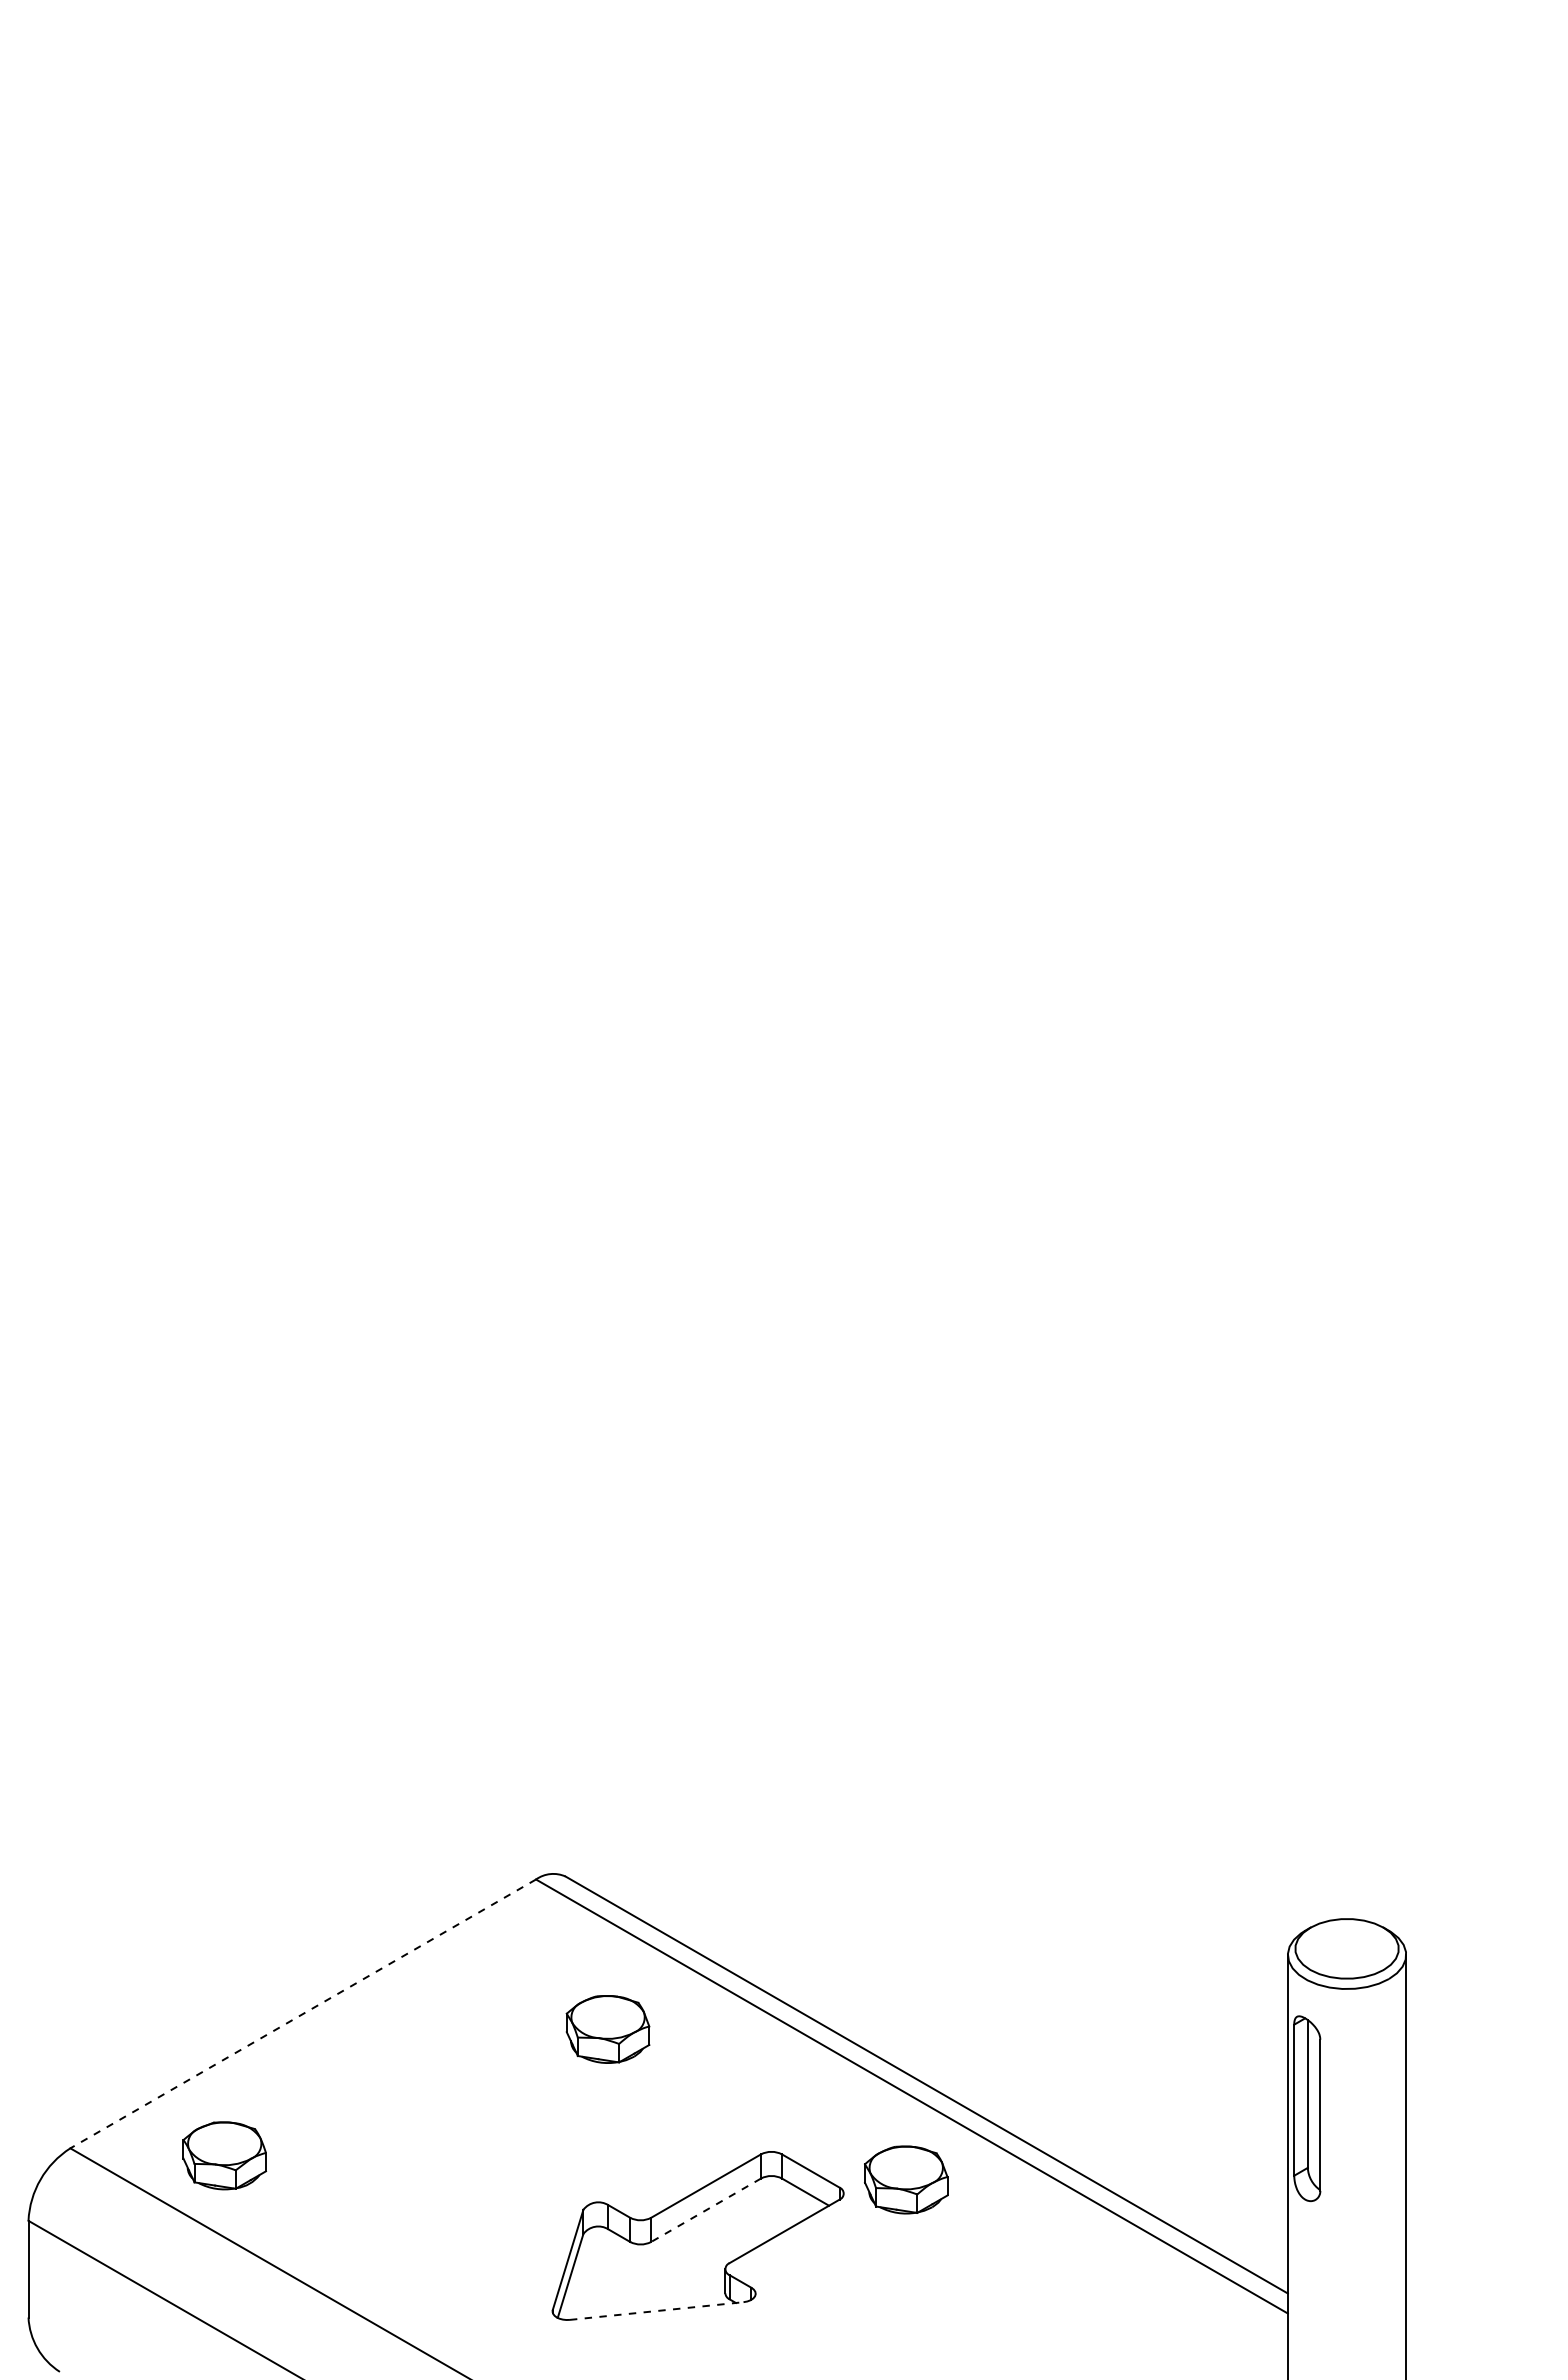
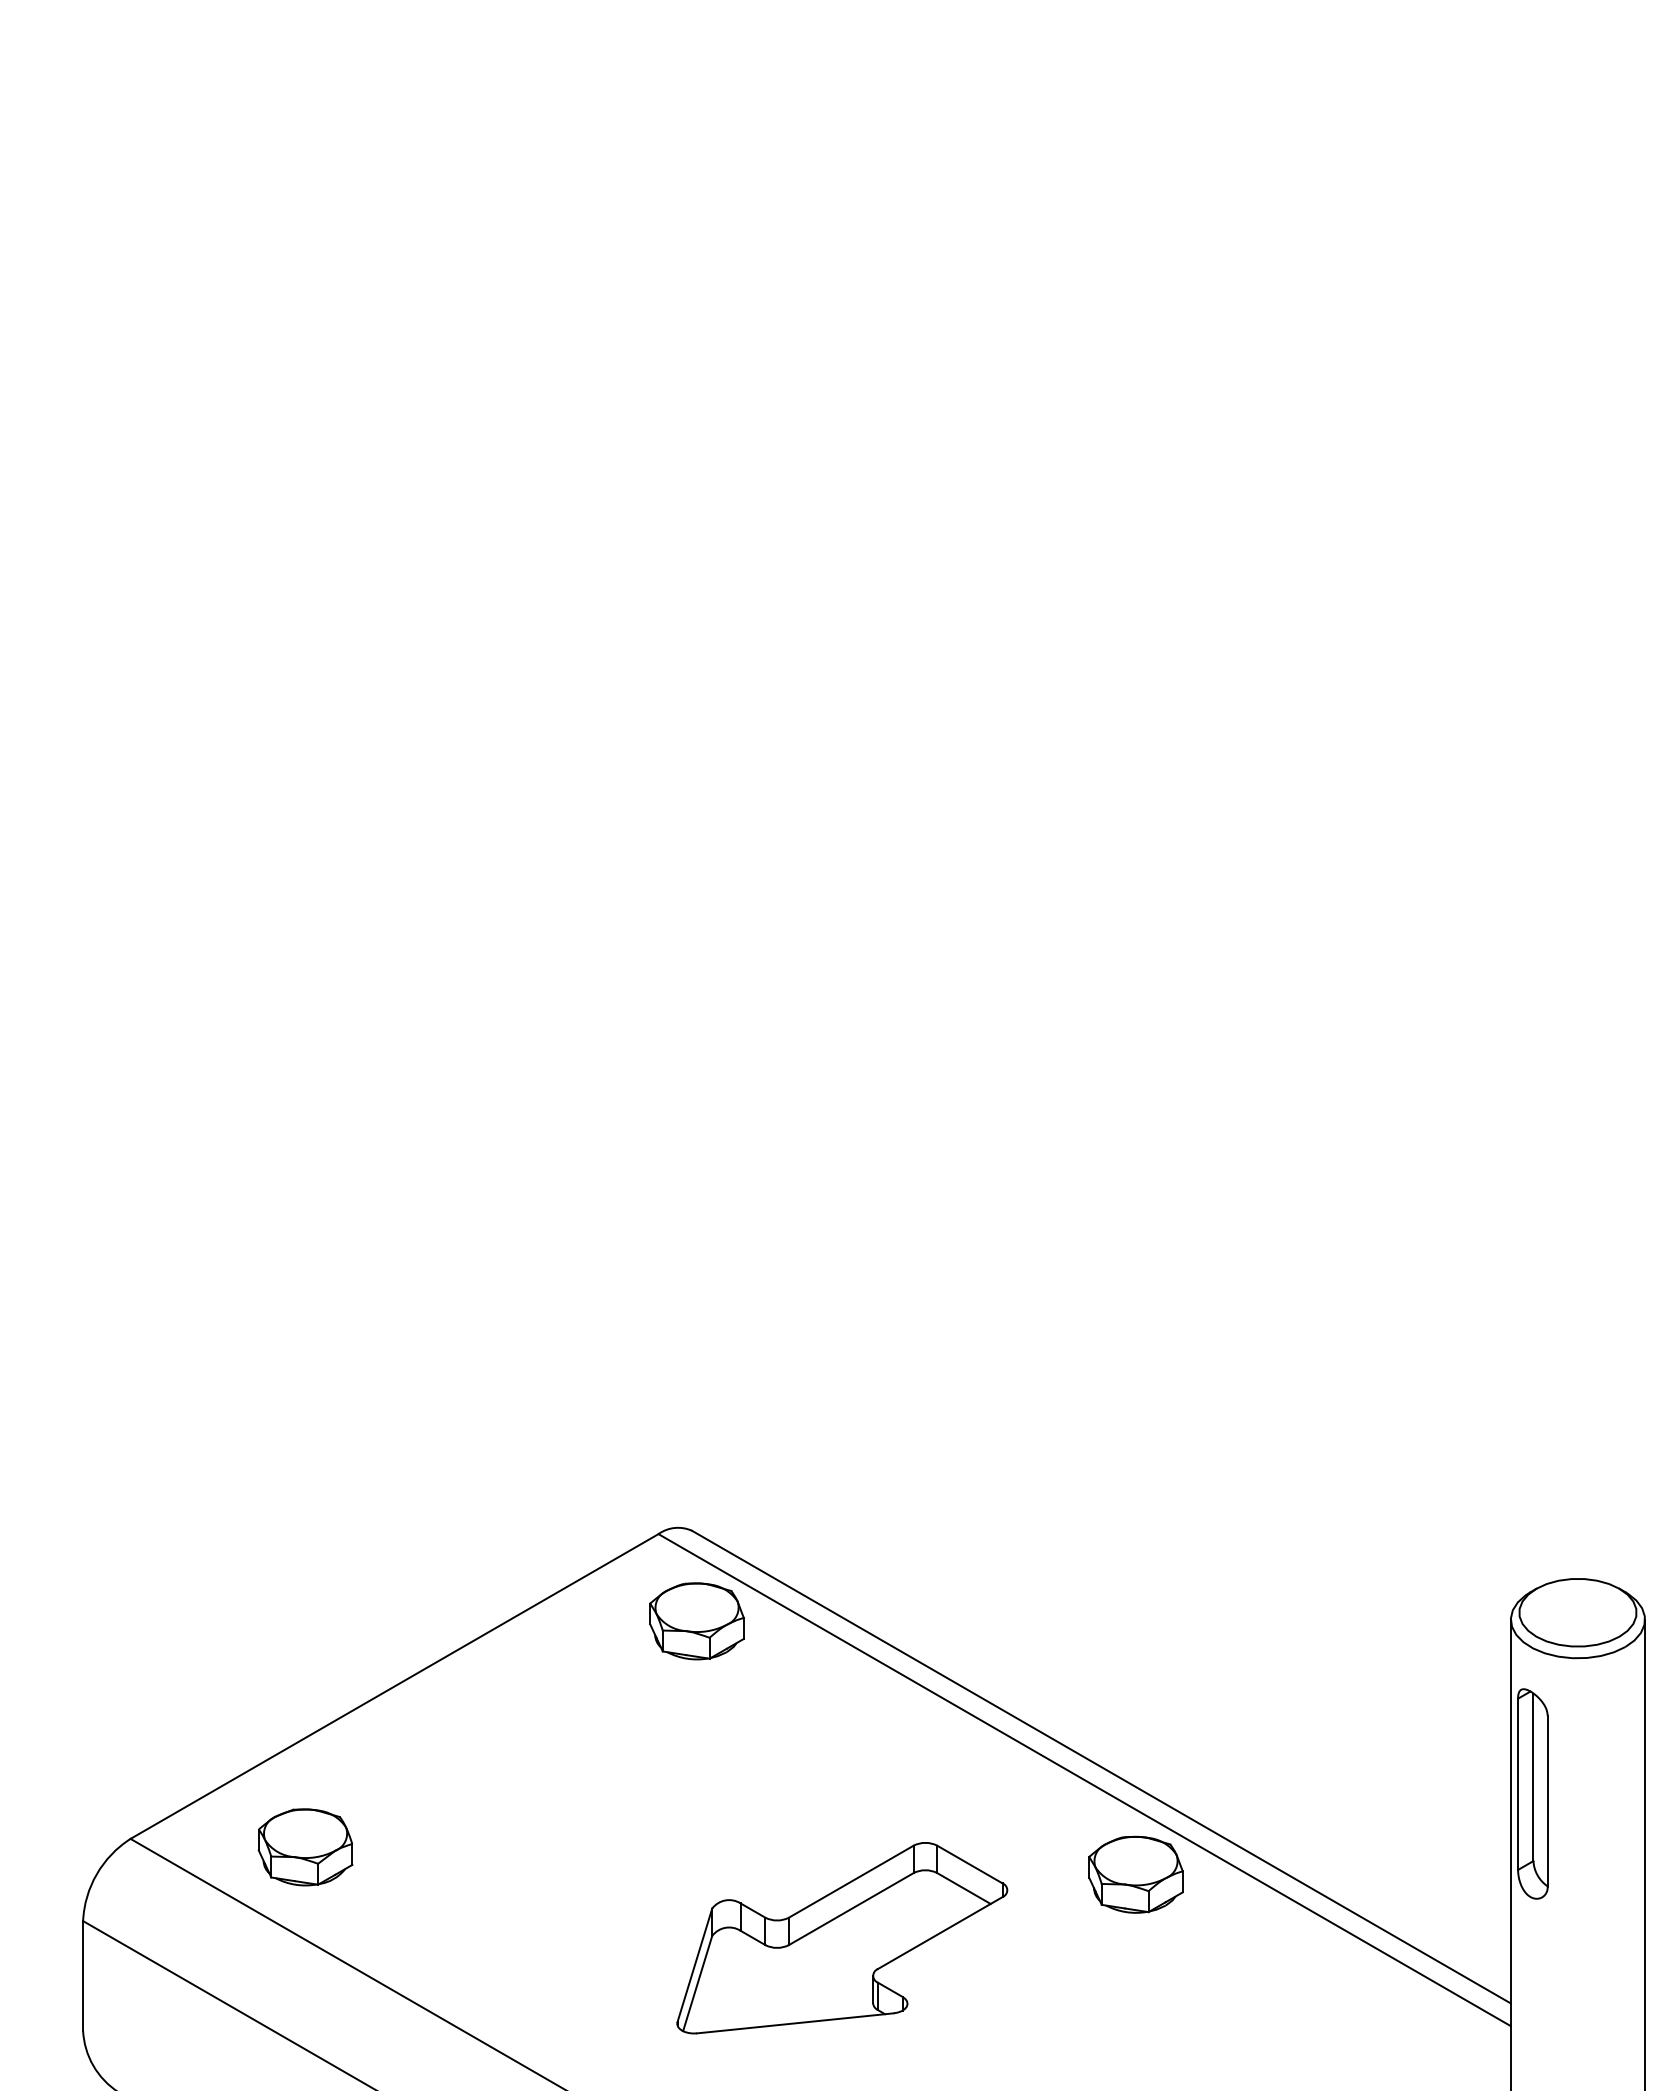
line: (303, 2013) -> (394, 1686), dashed -> solid
part: (607, 2029) -> (696, 1621), moved
part: (906, 2179) -> (1136, 1874), moved
line: (705, 2210) -> (850, 1909), dashed -> solid
line: (657, 2311) -> (796, 2023), dashed -> solid

